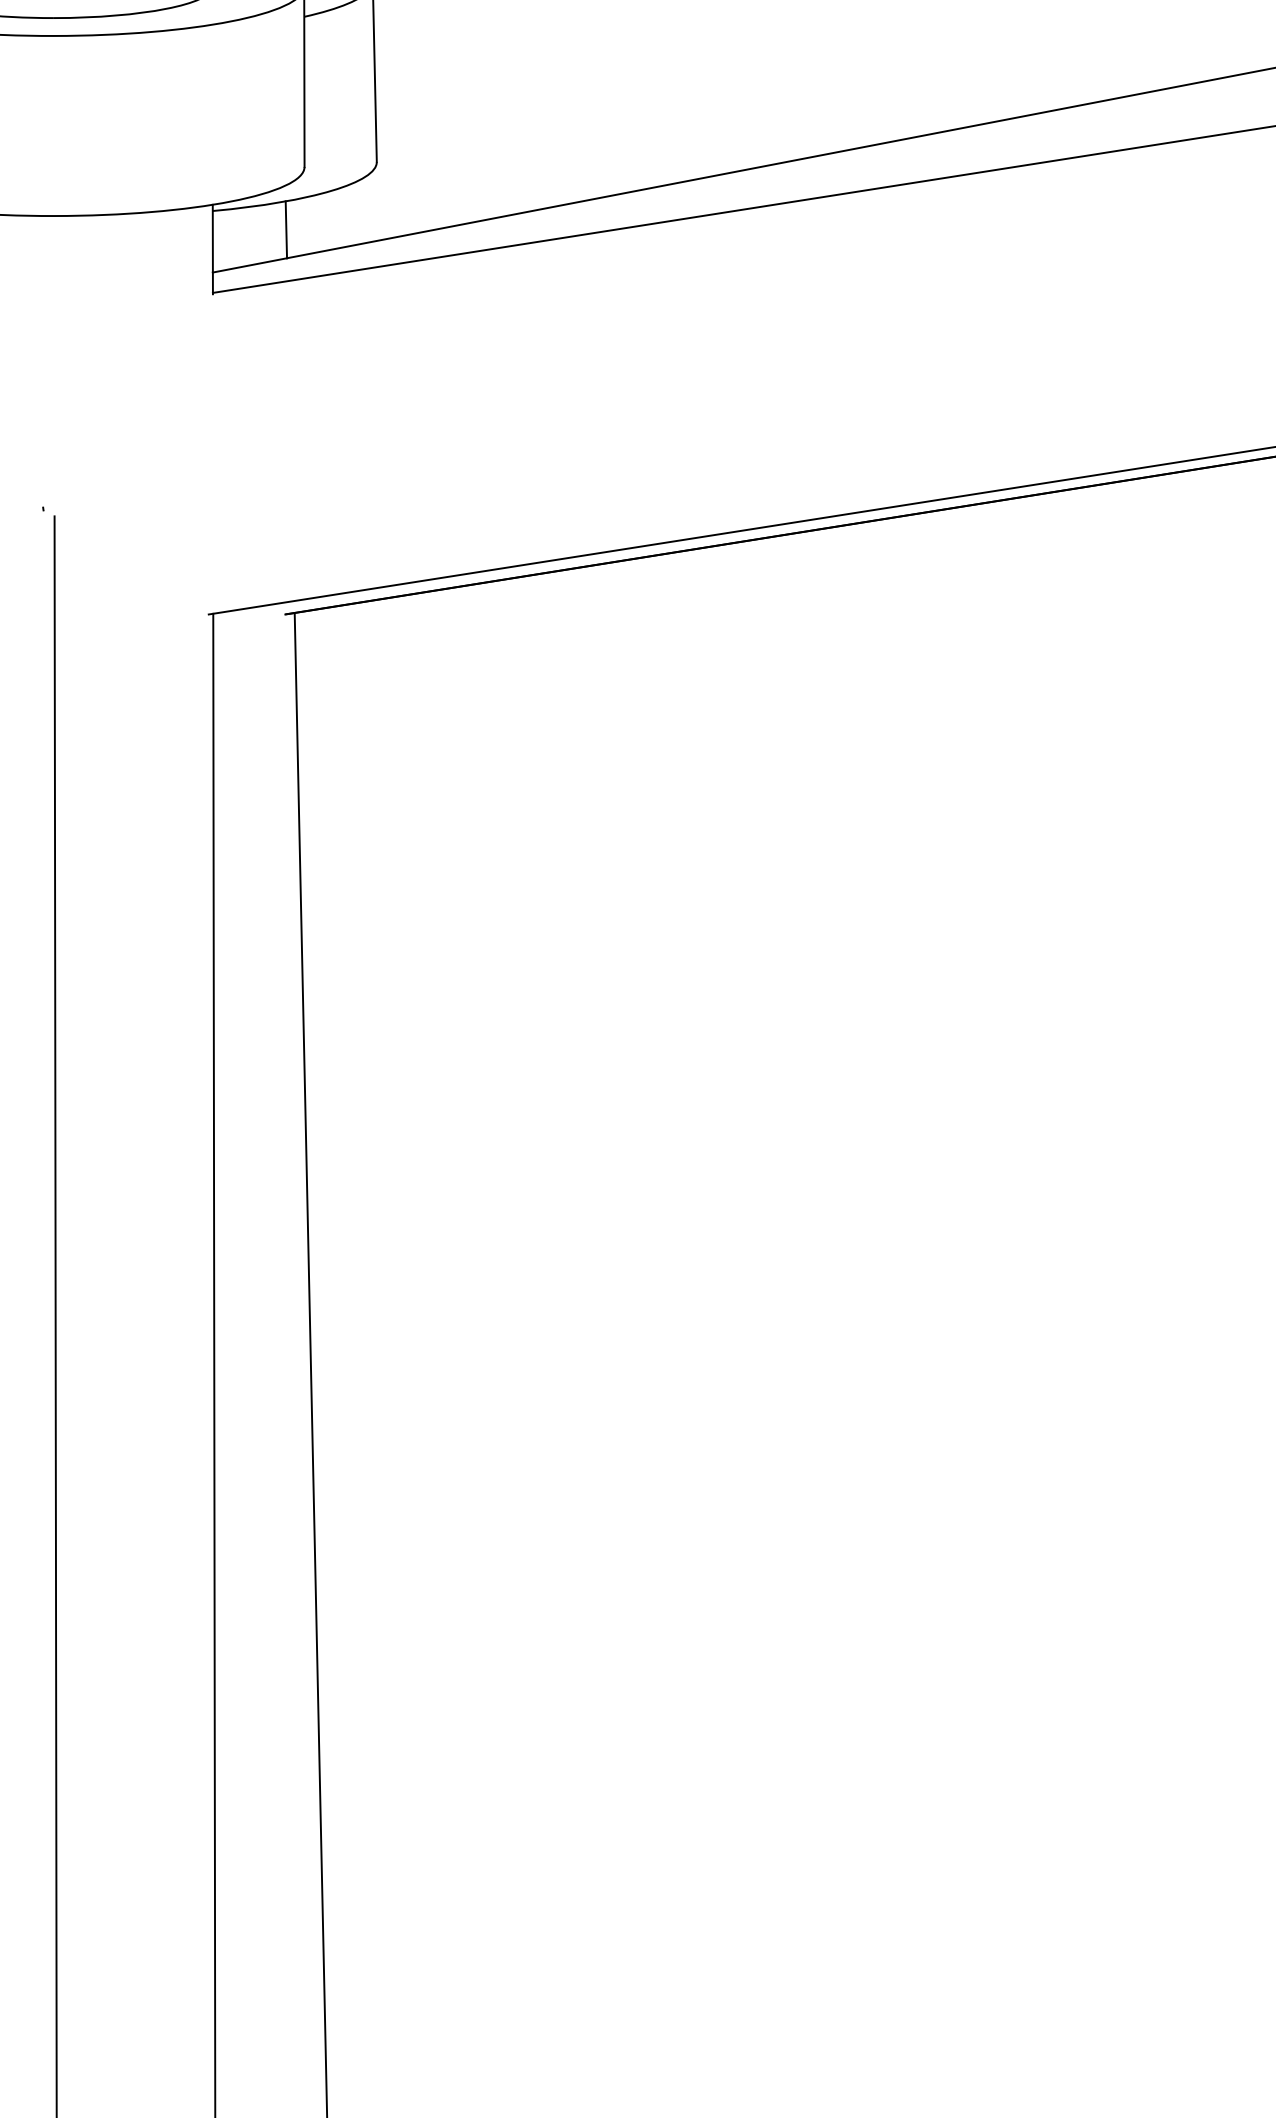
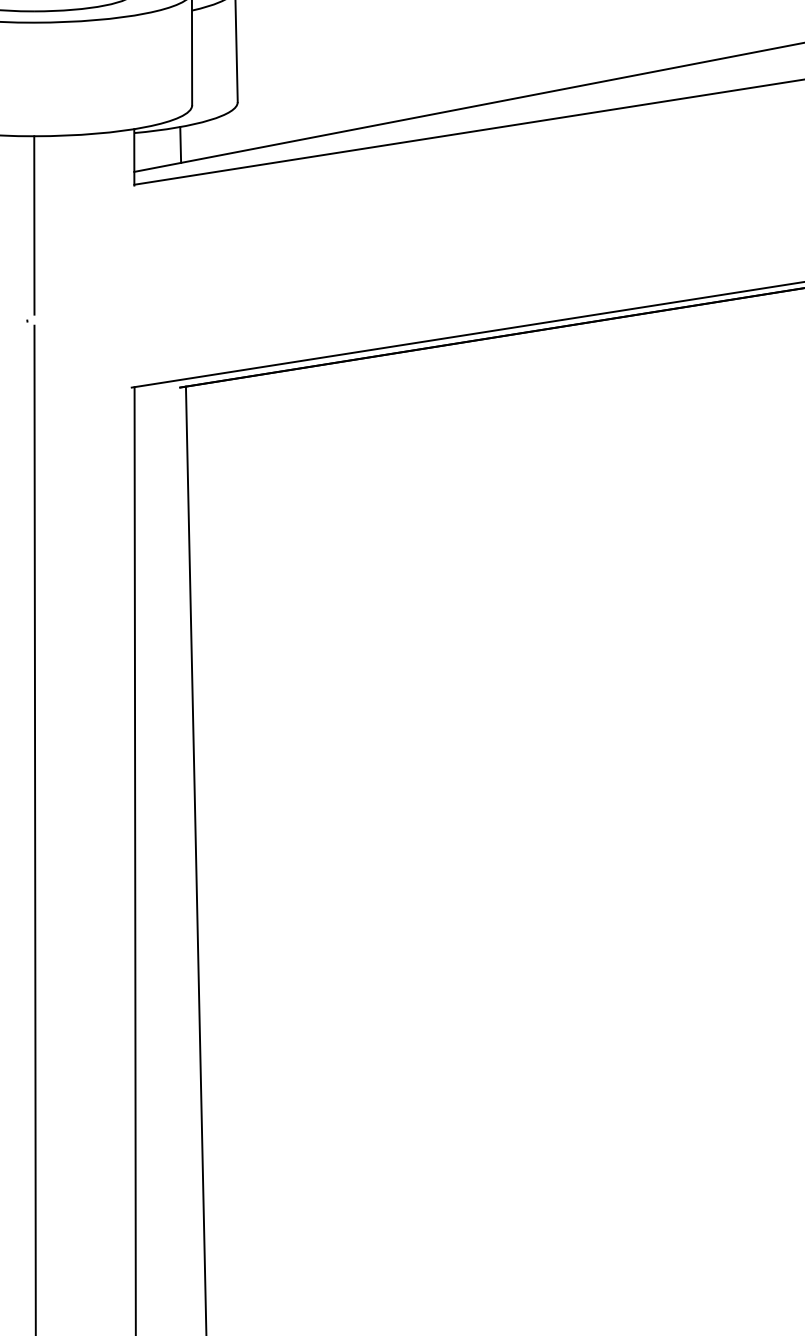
line: (54, 357) -> (34, 225), added

